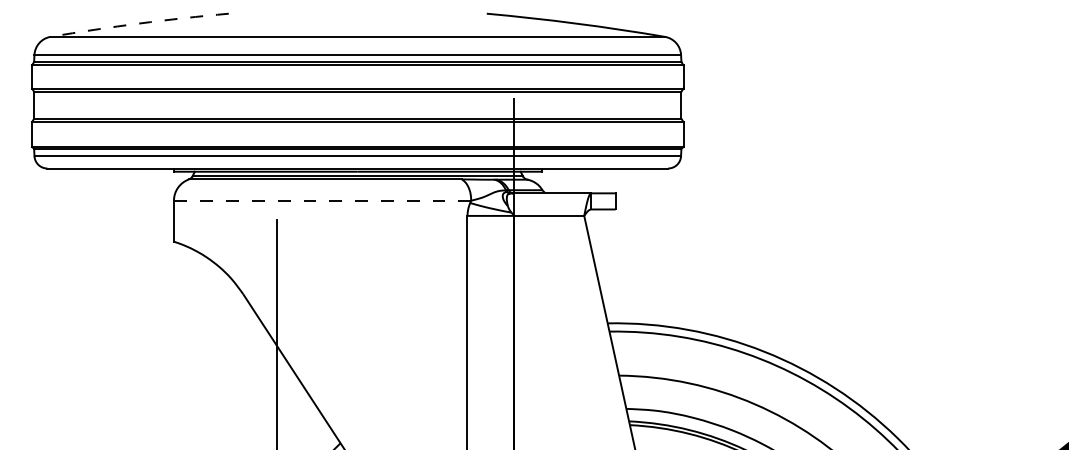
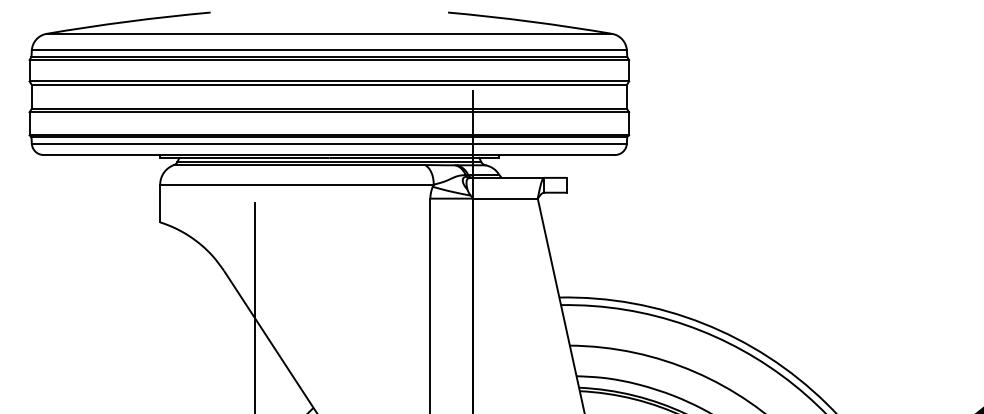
arc: (139, 23) -> (128, 21), dashed -> solid
line: (322, 200) -> (296, 184), dashed -> solid

